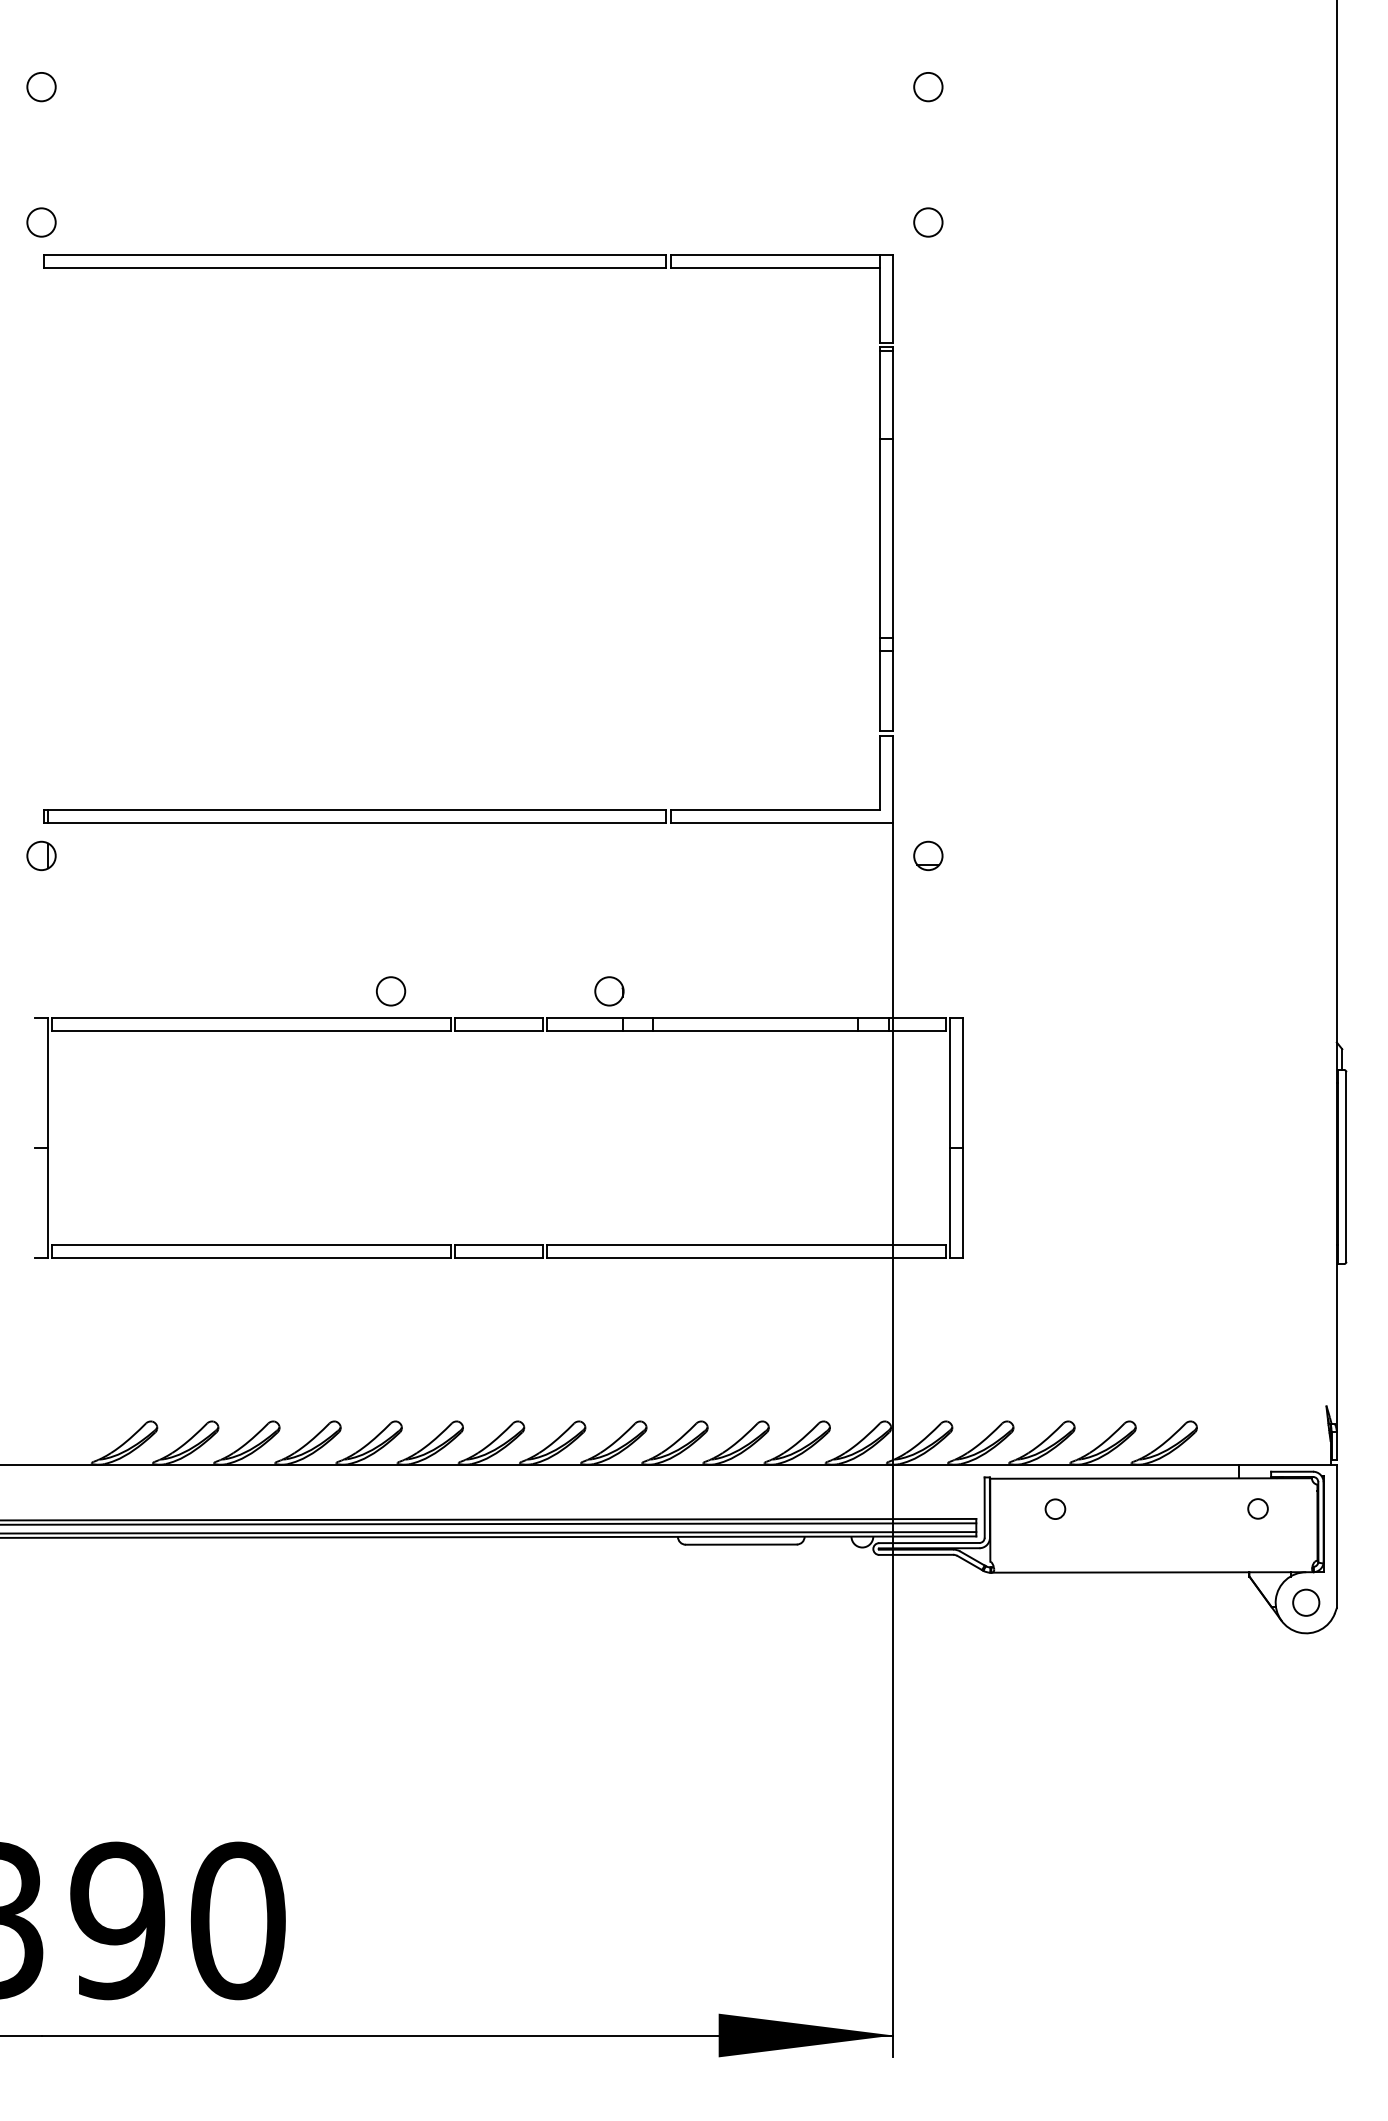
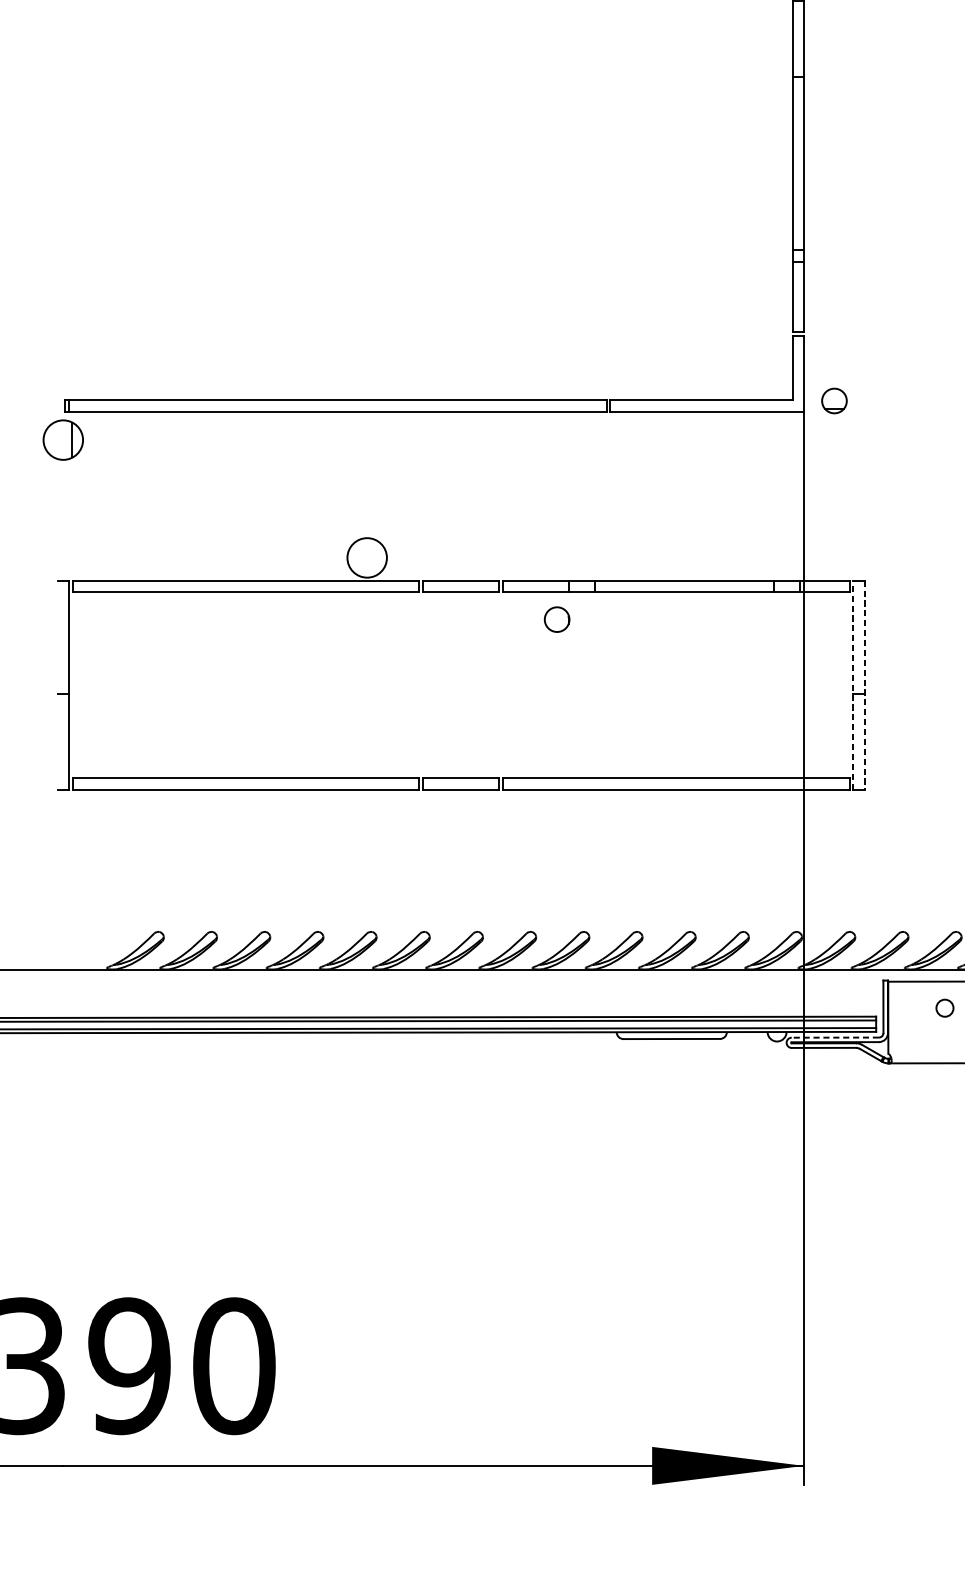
part: (41, 855) -> (63, 439), size x1.6
part: (928, 855) -> (834, 400), moved
circle: (390, 991) -> (366, 558), size x1.6
circle: (609, 991) -> (557, 619), moved
line: (950, 1137) -> (853, 684), solid -> dashed
line: (963, 1138) -> (865, 685), solid -> dashed
line: (928, 1543) -> (834, 1038), solid -> dashed

